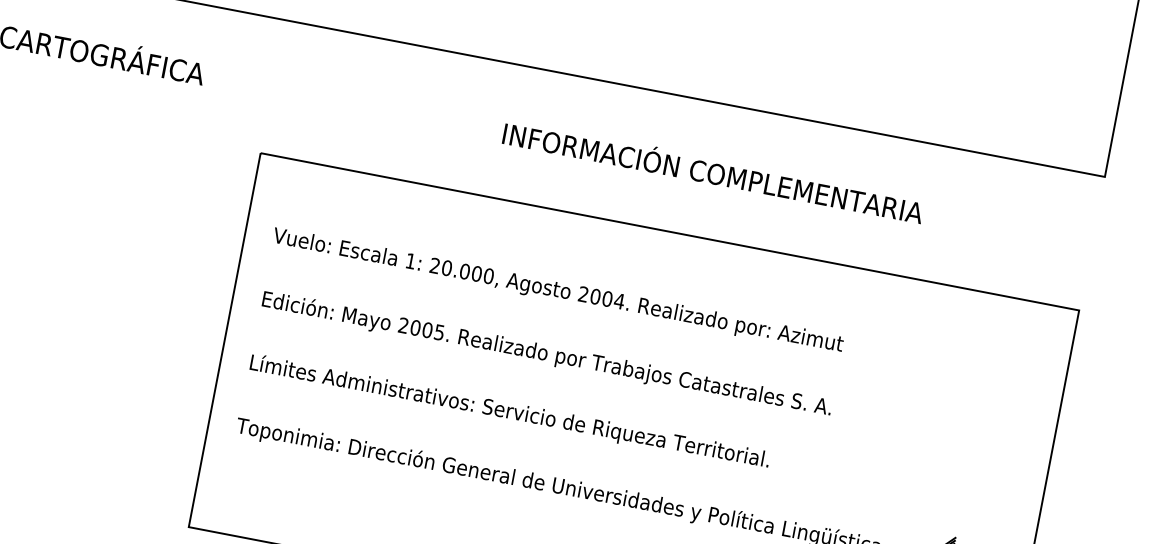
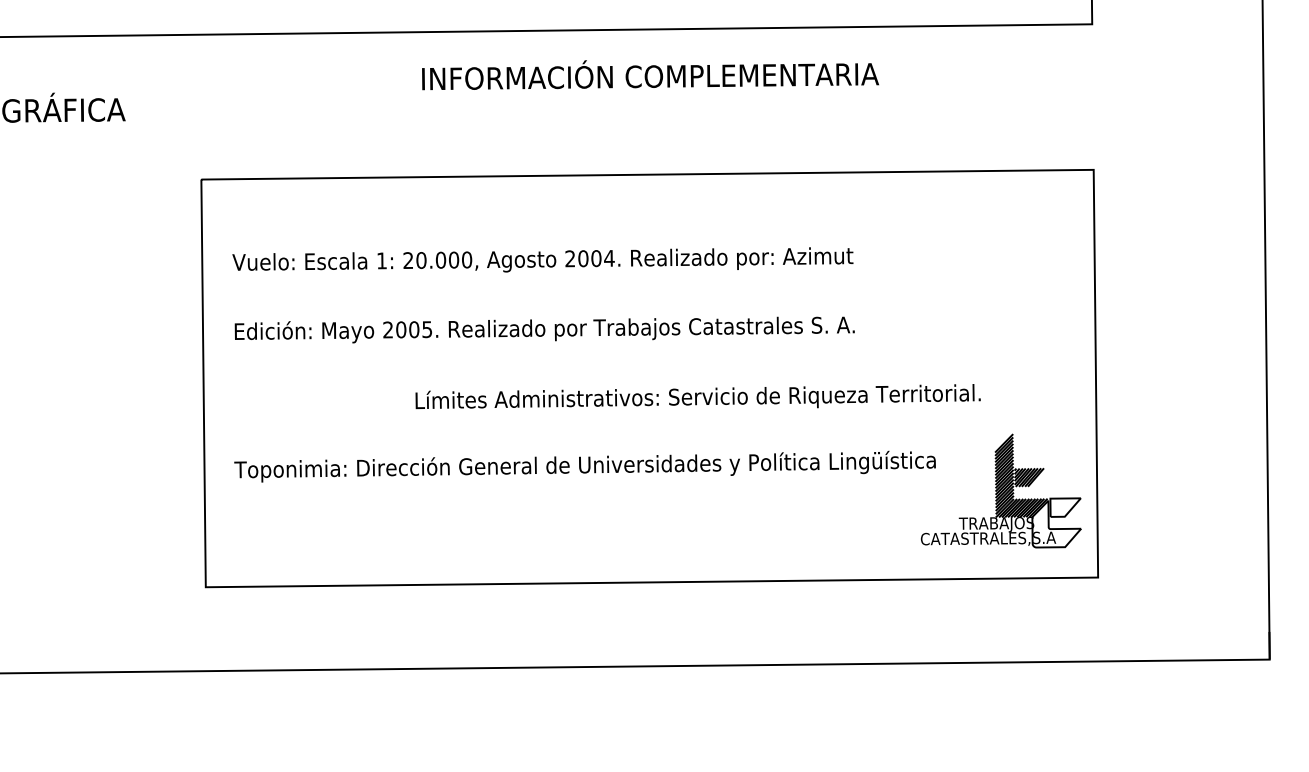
text: (713, 172) -> (650, 75), moved
text: (509, 410) -> (697, 396), moved

